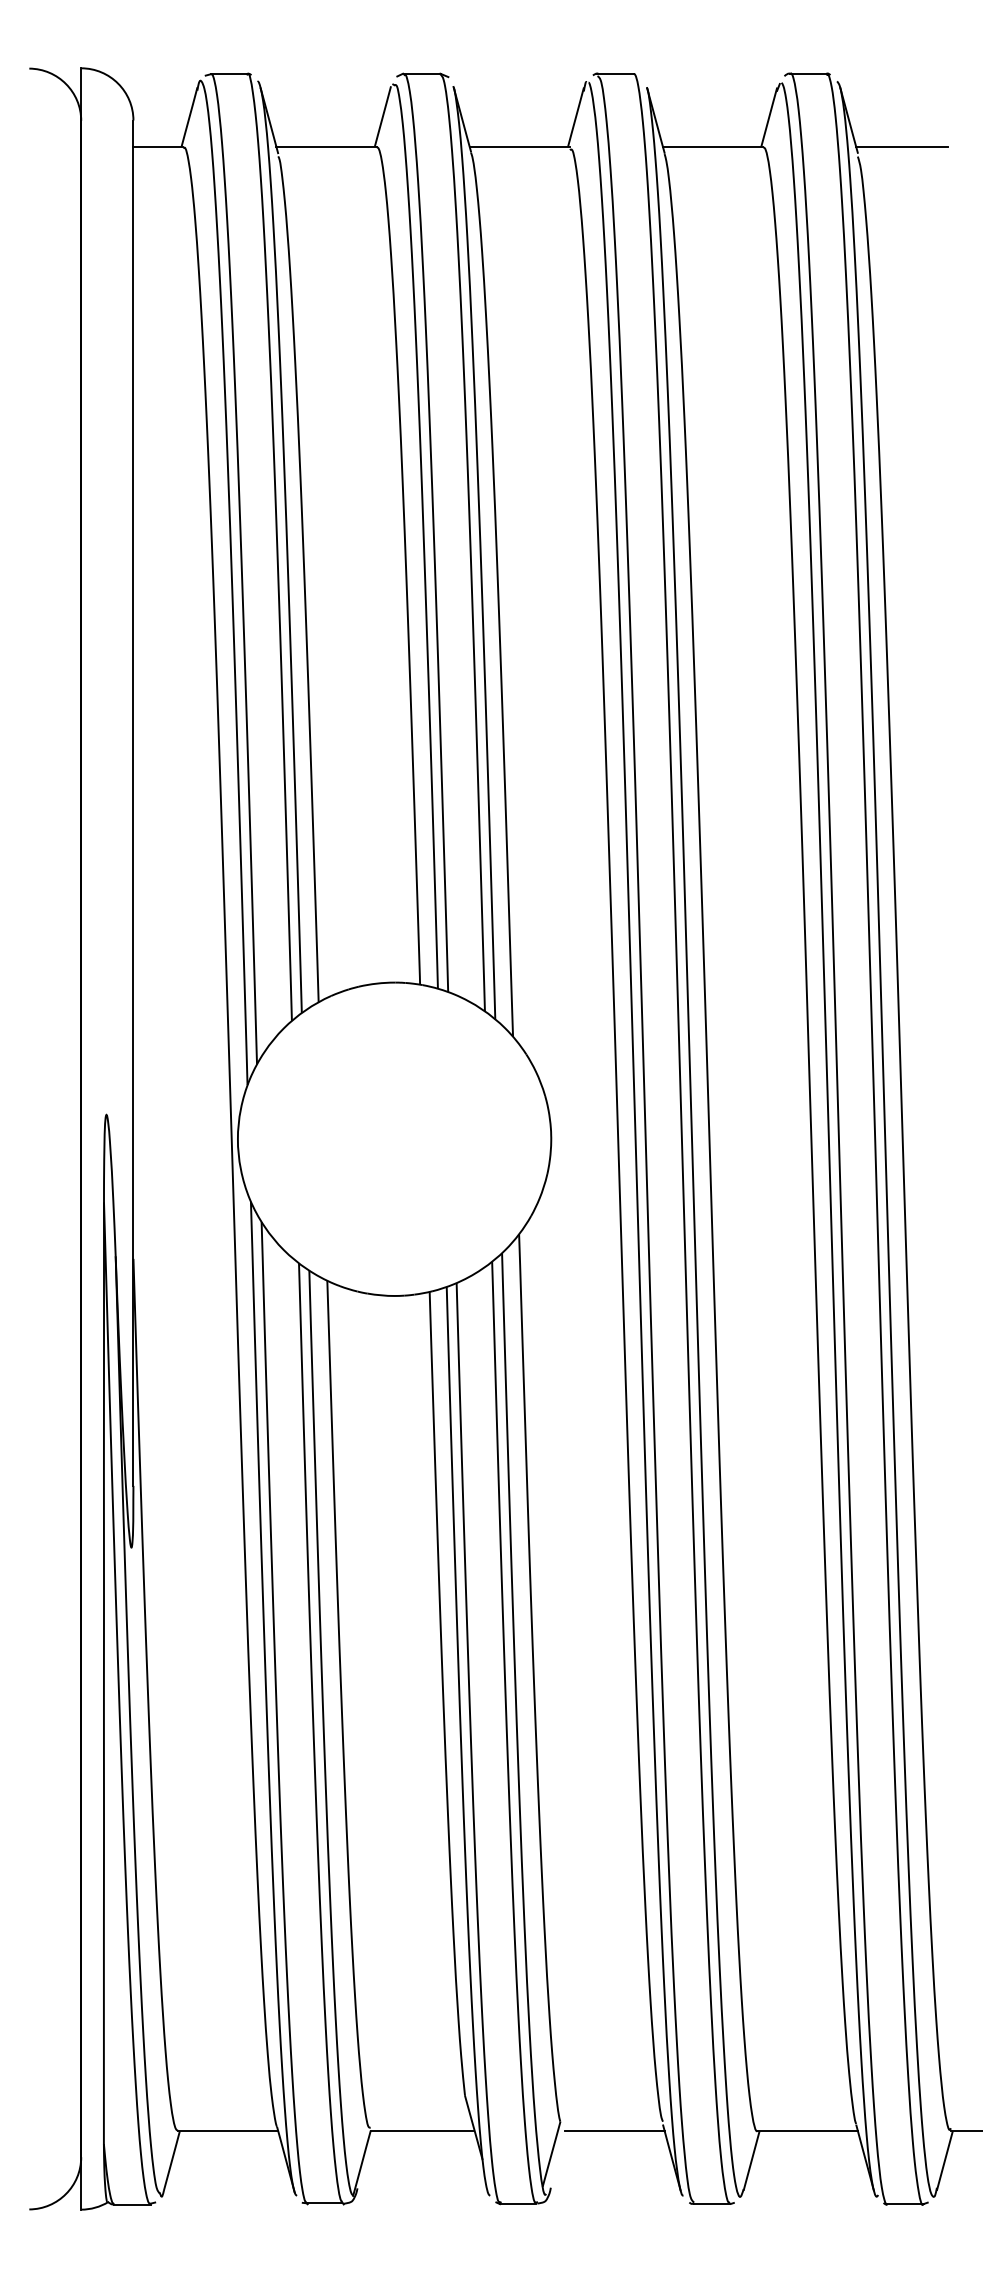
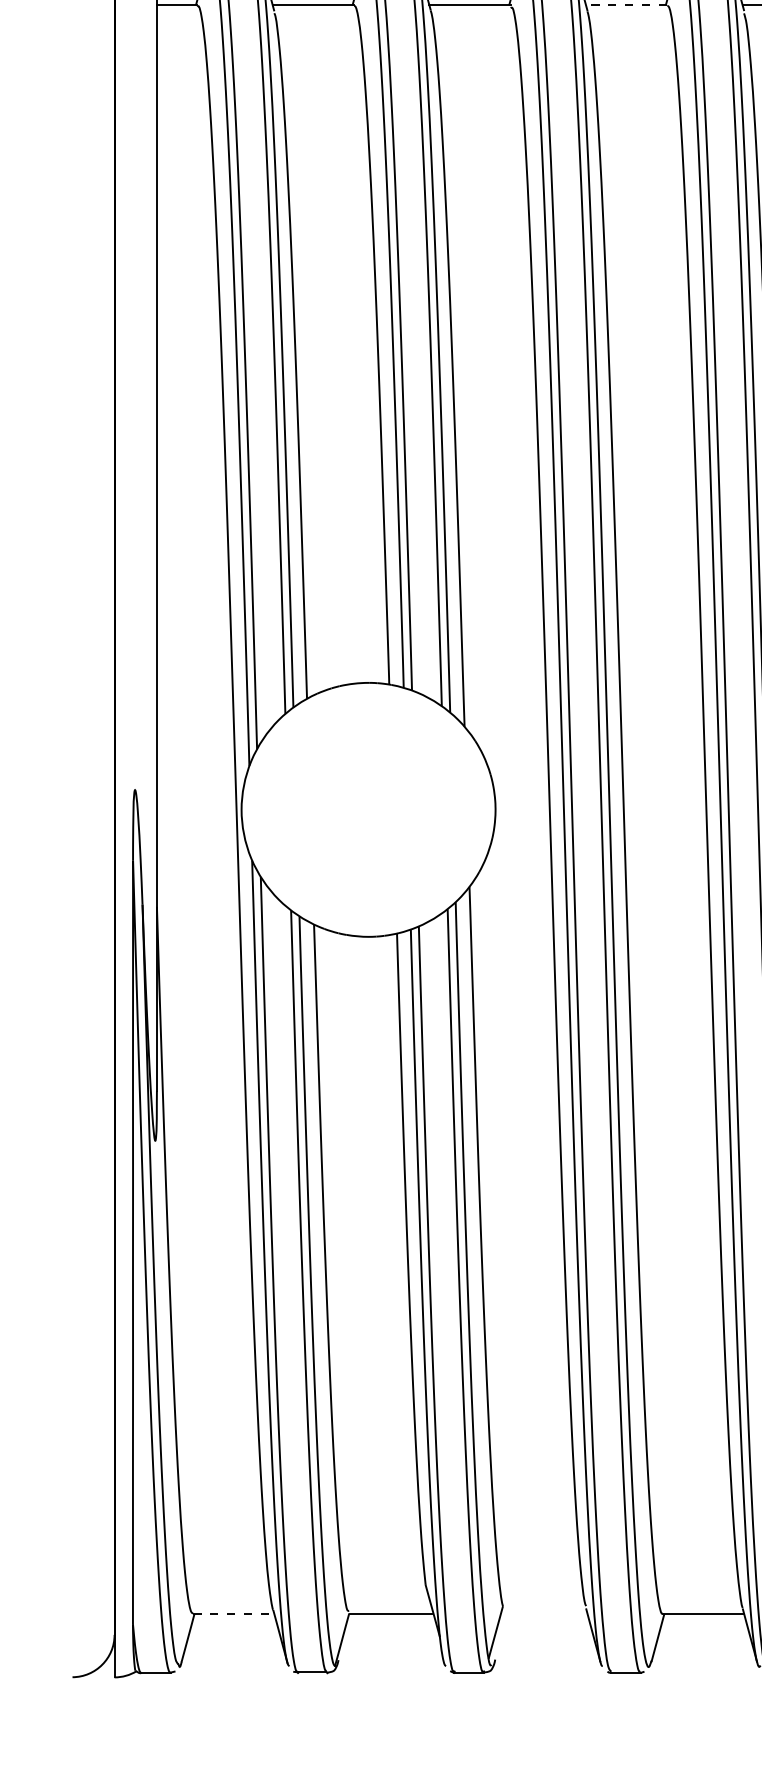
line: (712, 146) -> (626, 5), solid -> dashed
line: (228, 2131) -> (233, 1614), solid -> dashed
line: (614, 2131) -> (546, 1614), removed

